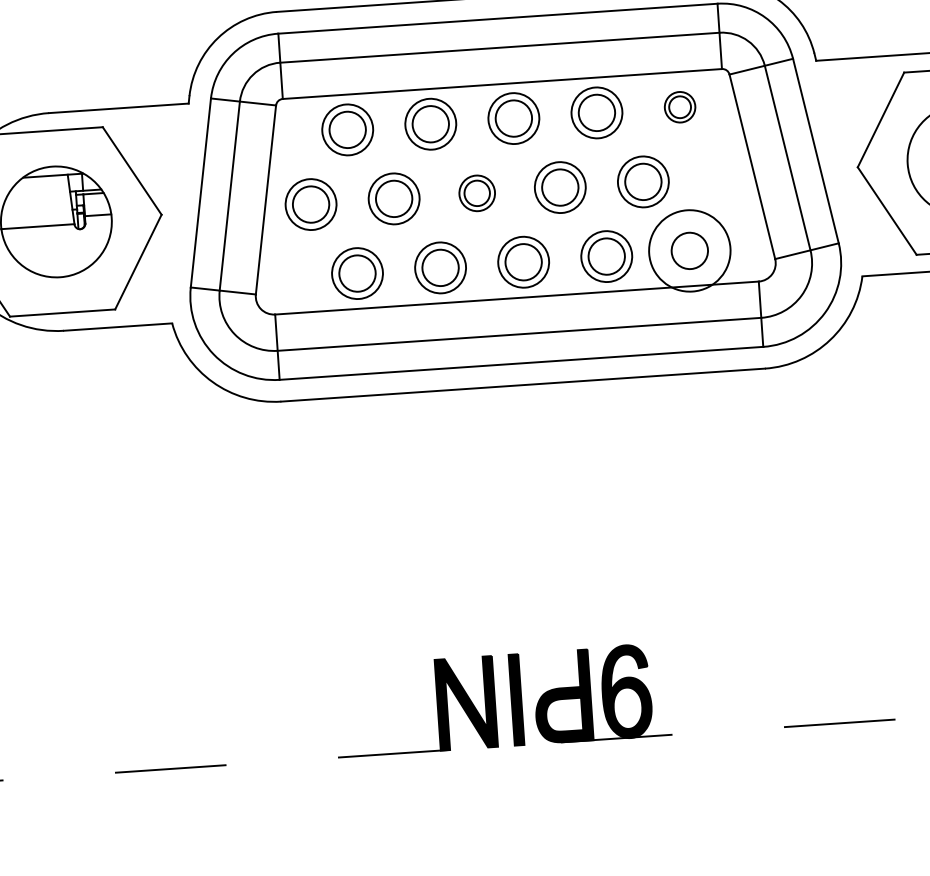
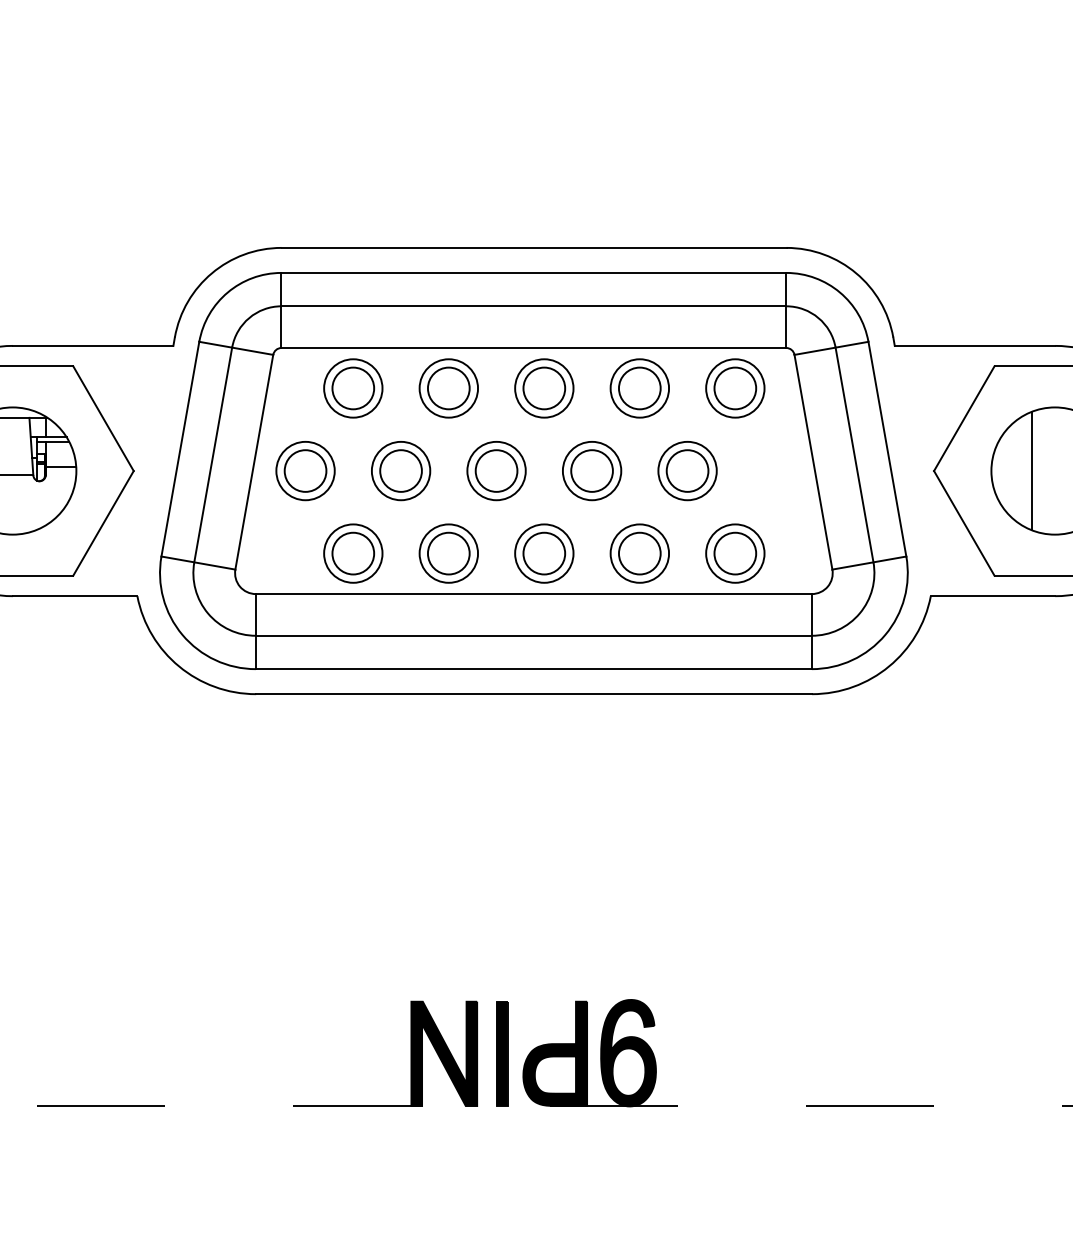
part: (680, 107) -> (735, 388), size x1.67
part: (477, 193) -> (496, 471), size x1.43
circle: (689, 250) -> (735, 553), size x0.62

